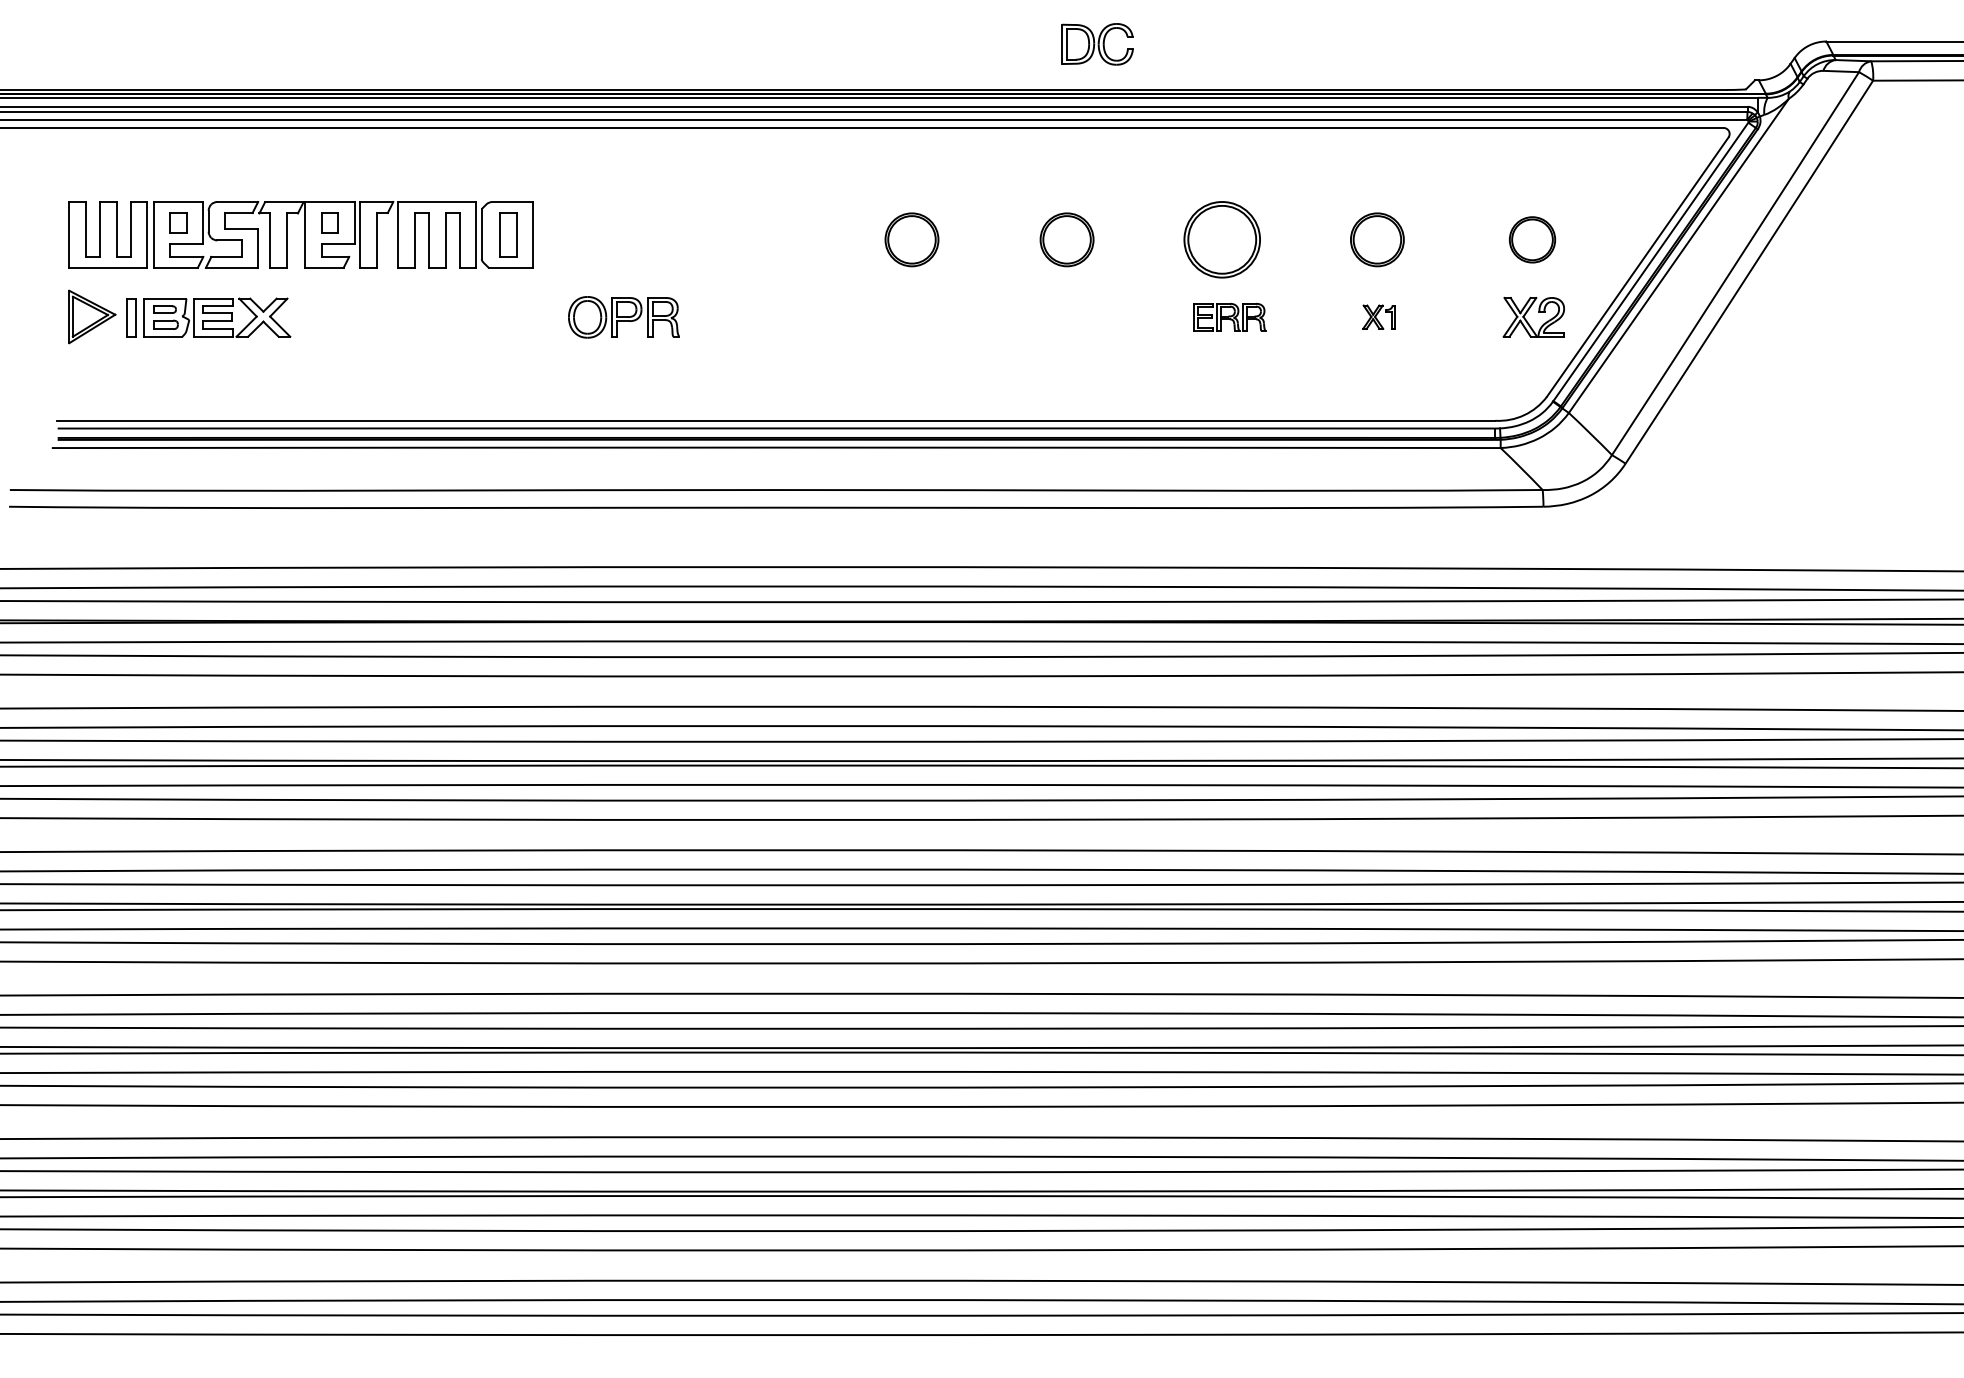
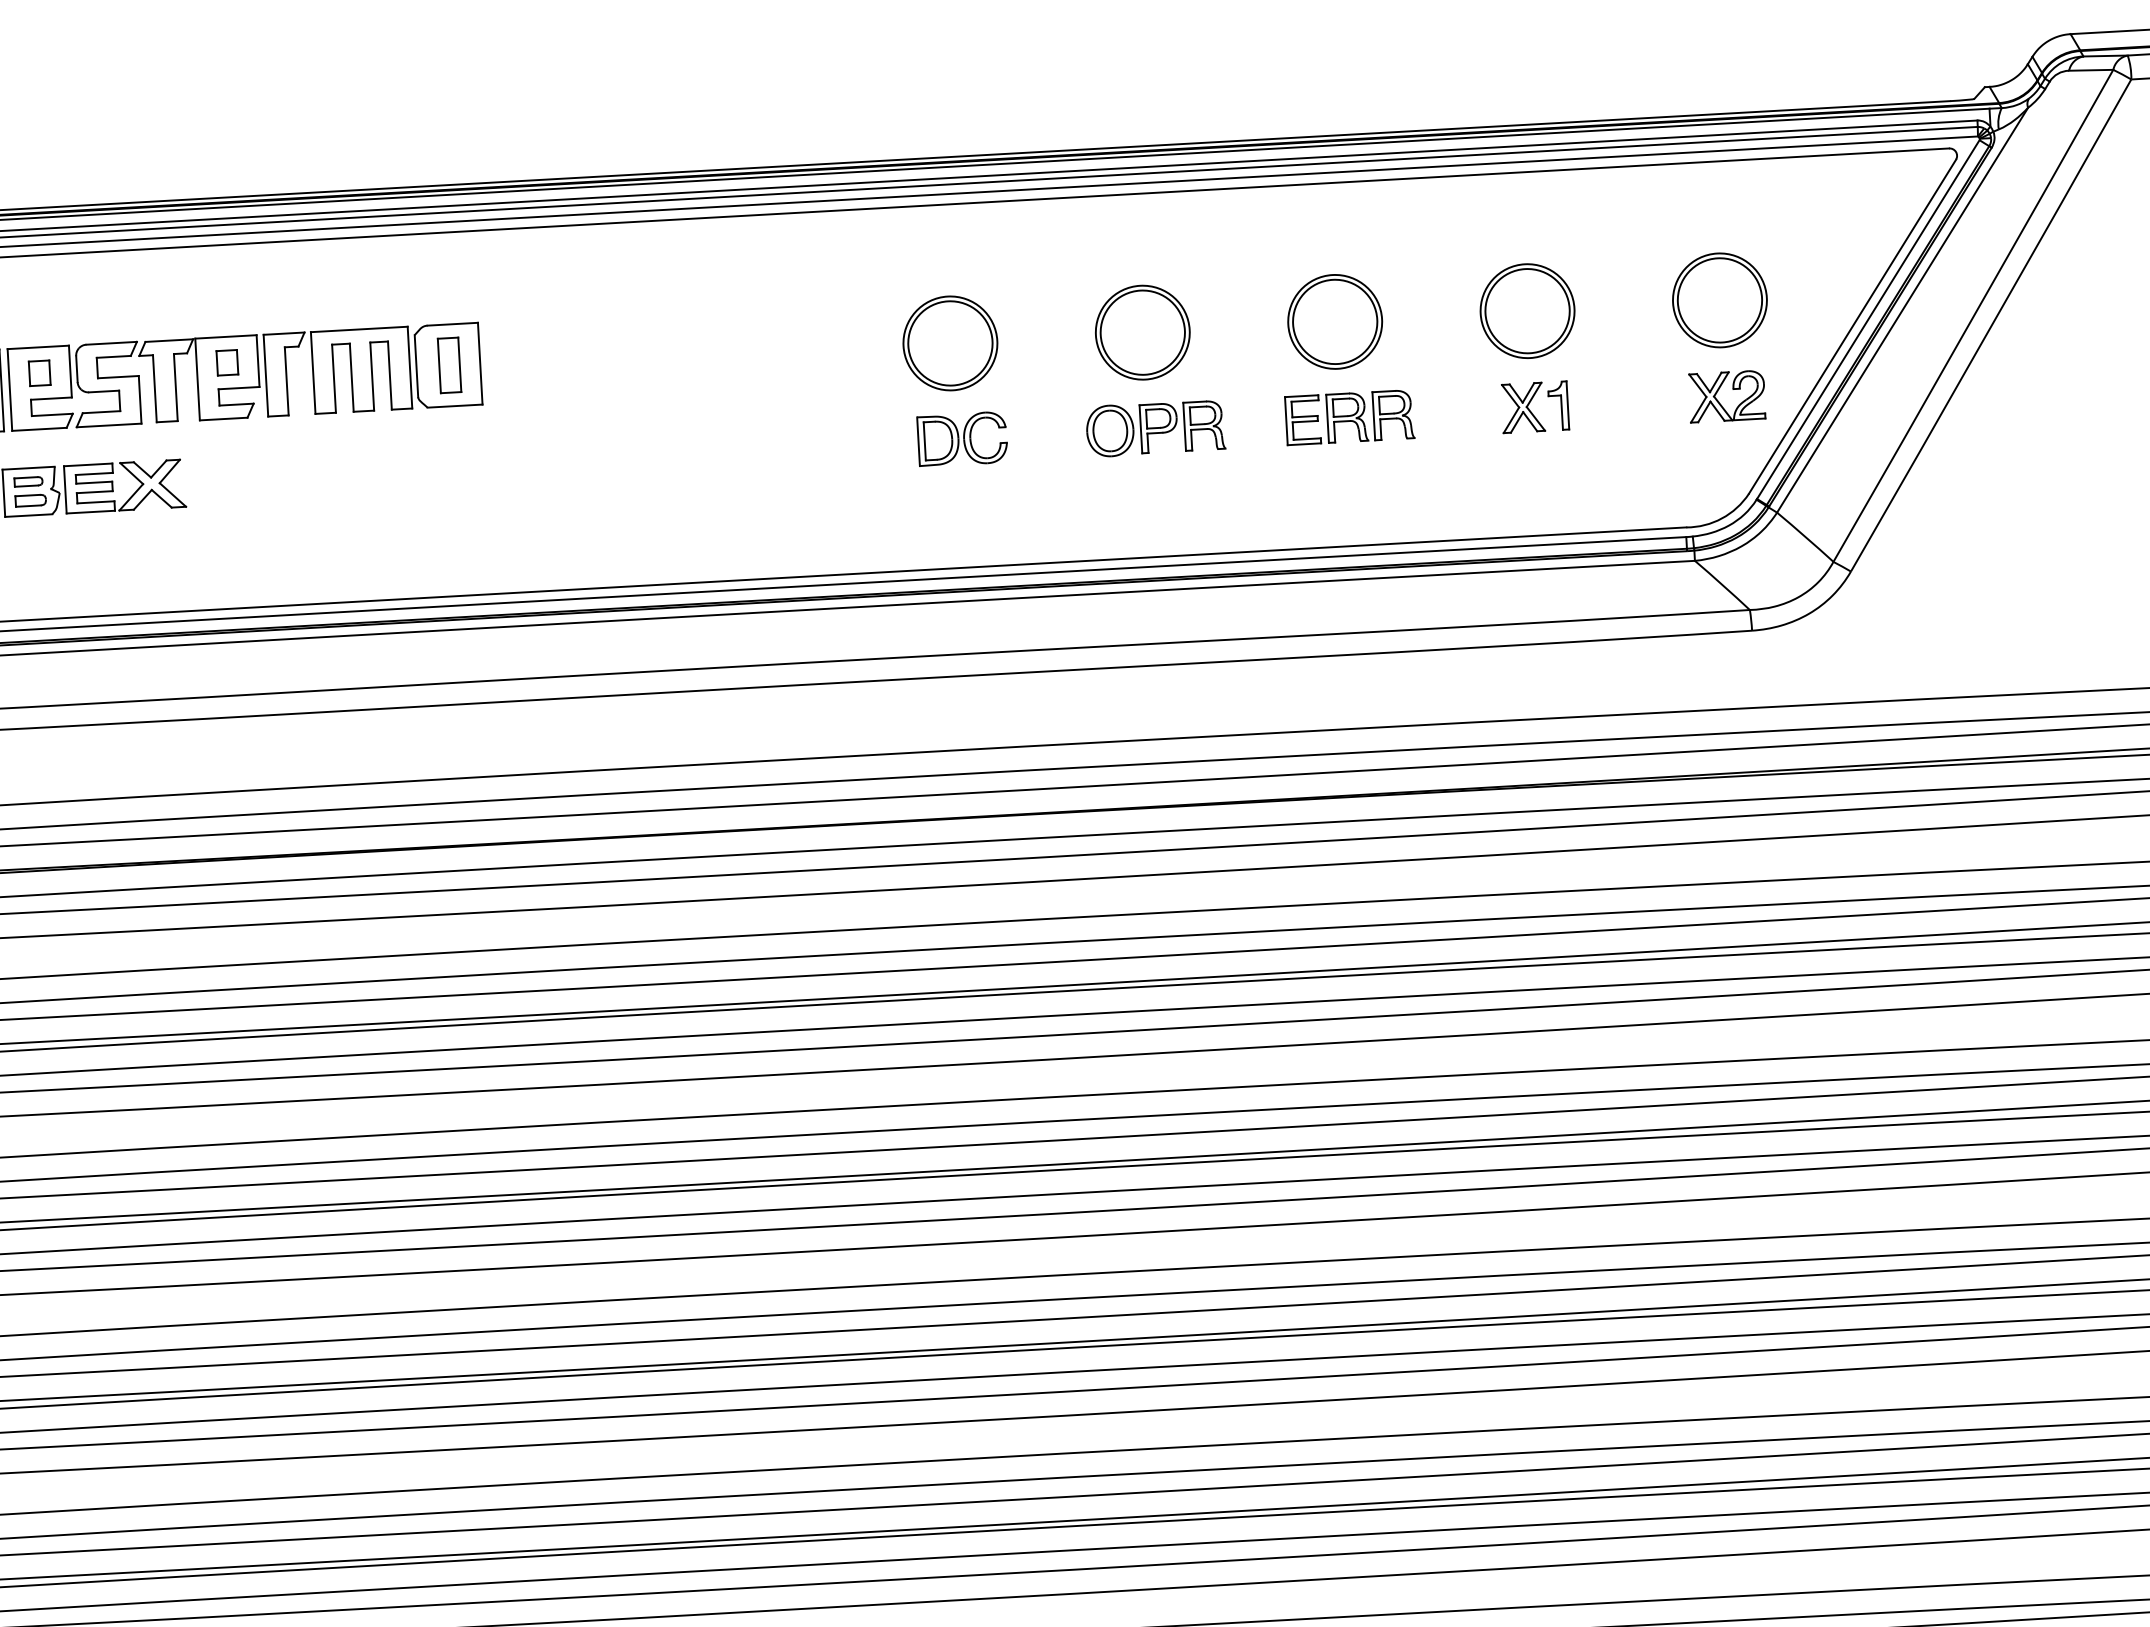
part: (1097, 44) -> (962, 439), moved
part: (911, 239) -> (949, 343), size x1.43
part: (1066, 239) -> (1142, 332), size x1.43
part: (1377, 239) -> (1527, 310), size x1.43
part: (1532, 239) -> (1719, 300), size x1.67
part: (1378, 316) -> (1534, 406), size x1.67
part: (623, 317) -> (1154, 428), moved
part: (1229, 317) -> (1349, 417), size x1.43

